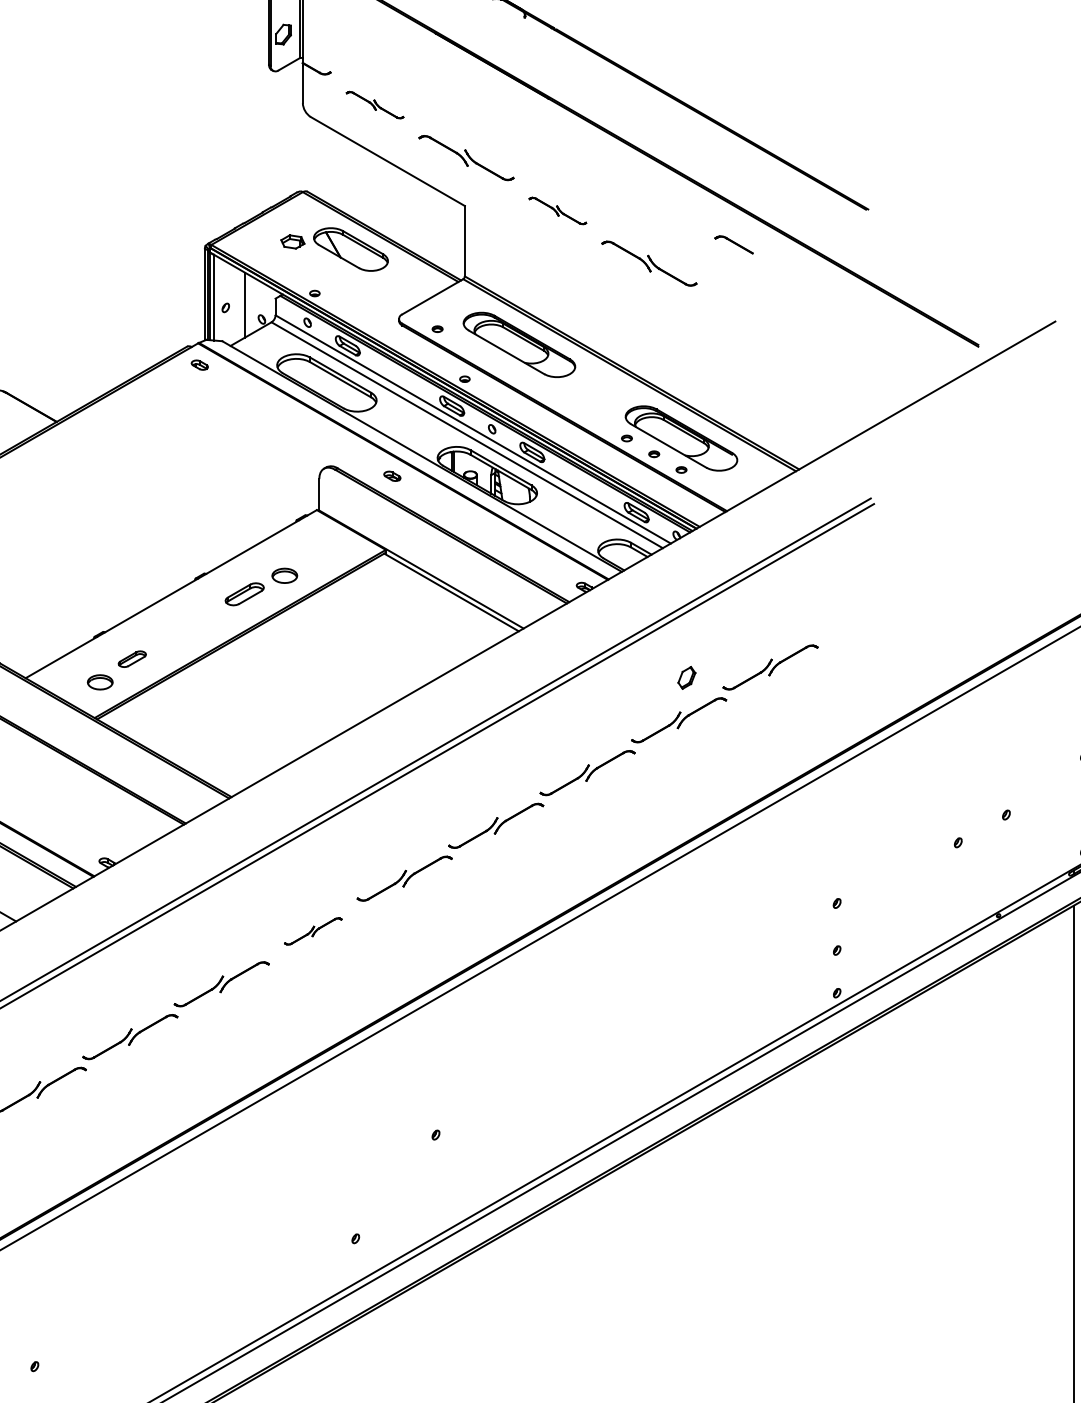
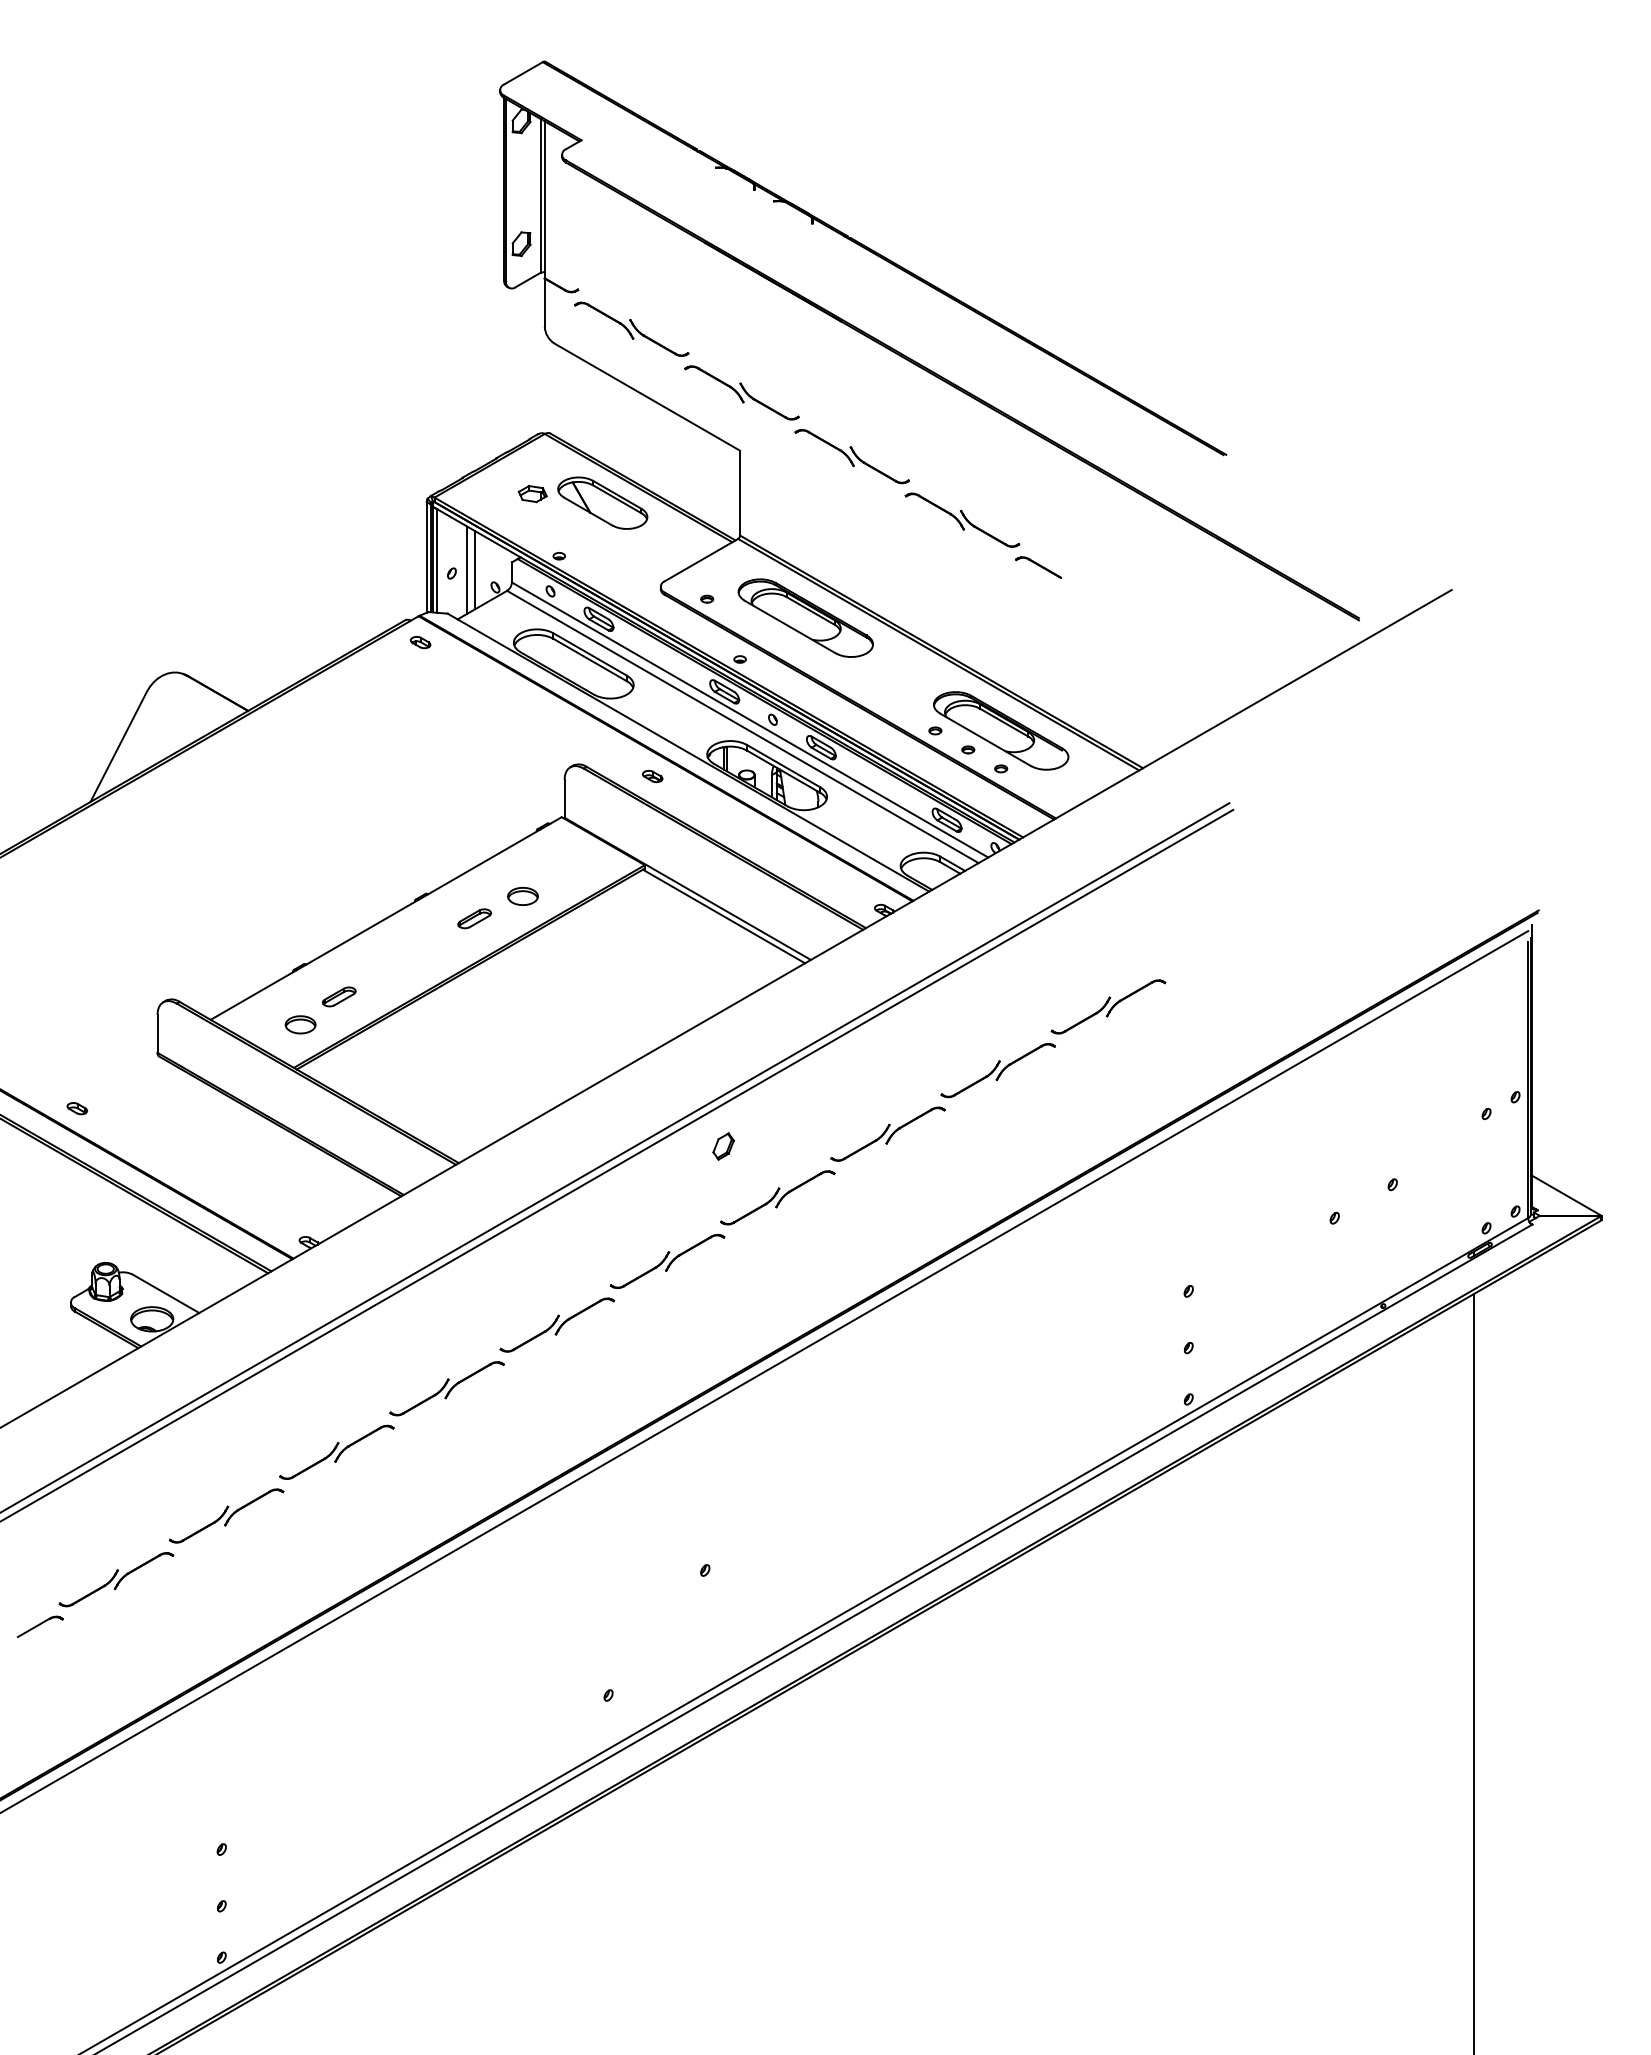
part: (374, 104) -> (631, 328), size x1.67
part: (557, 210) -> (851, 456), size x1.67
part: (734, 244) -> (1038, 567), moved
line: (238, 304) -> (467, 569), added
part: (244, 594) -> (474, 918), size x0.71
part: (686, 677) -> (723, 1146), moved
part: (313, 930) -> (557, 1324), size x1.67

